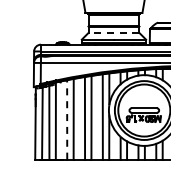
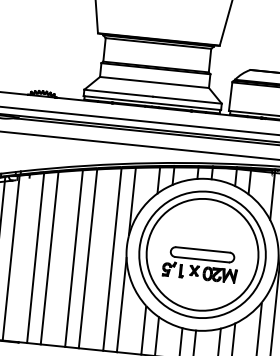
line: (113, 33) -> (153, 83), dashed -> solid
line: (67, 120) -> (36, 259), dashed -> solid

